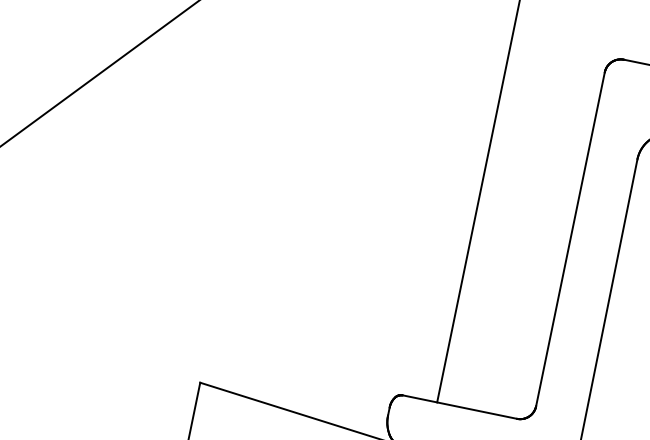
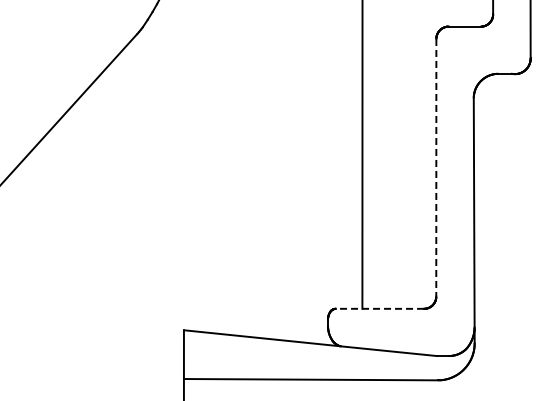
line: (570, 238) -> (436, 167), solid -> dashed
line: (459, 406) -> (379, 308), solid -> dashed

